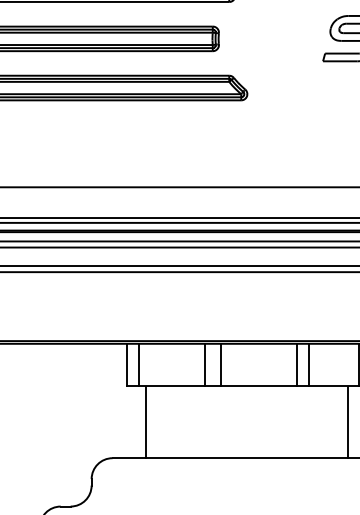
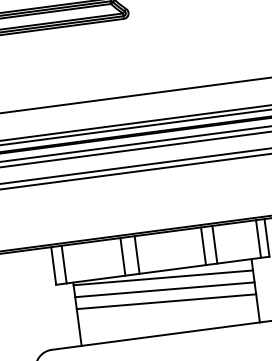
line: (247, 394) -> (163, 277), added
line: (247, 407) -> (165, 289), added
line: (247, 421) -> (166, 301), added

